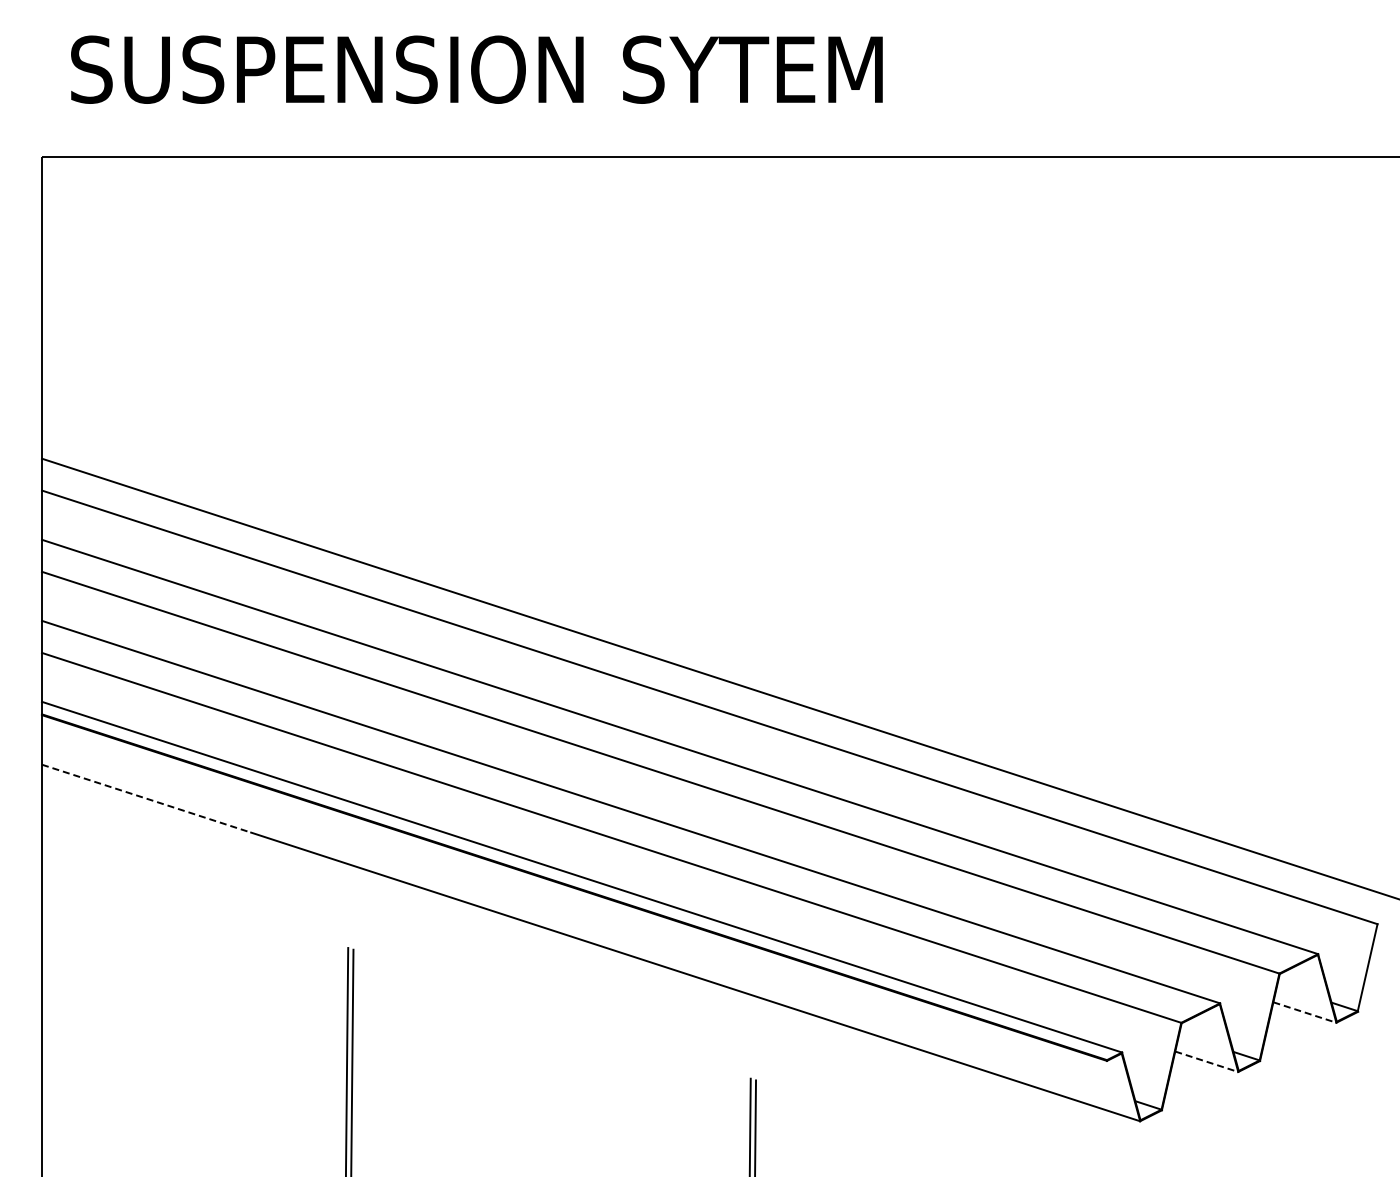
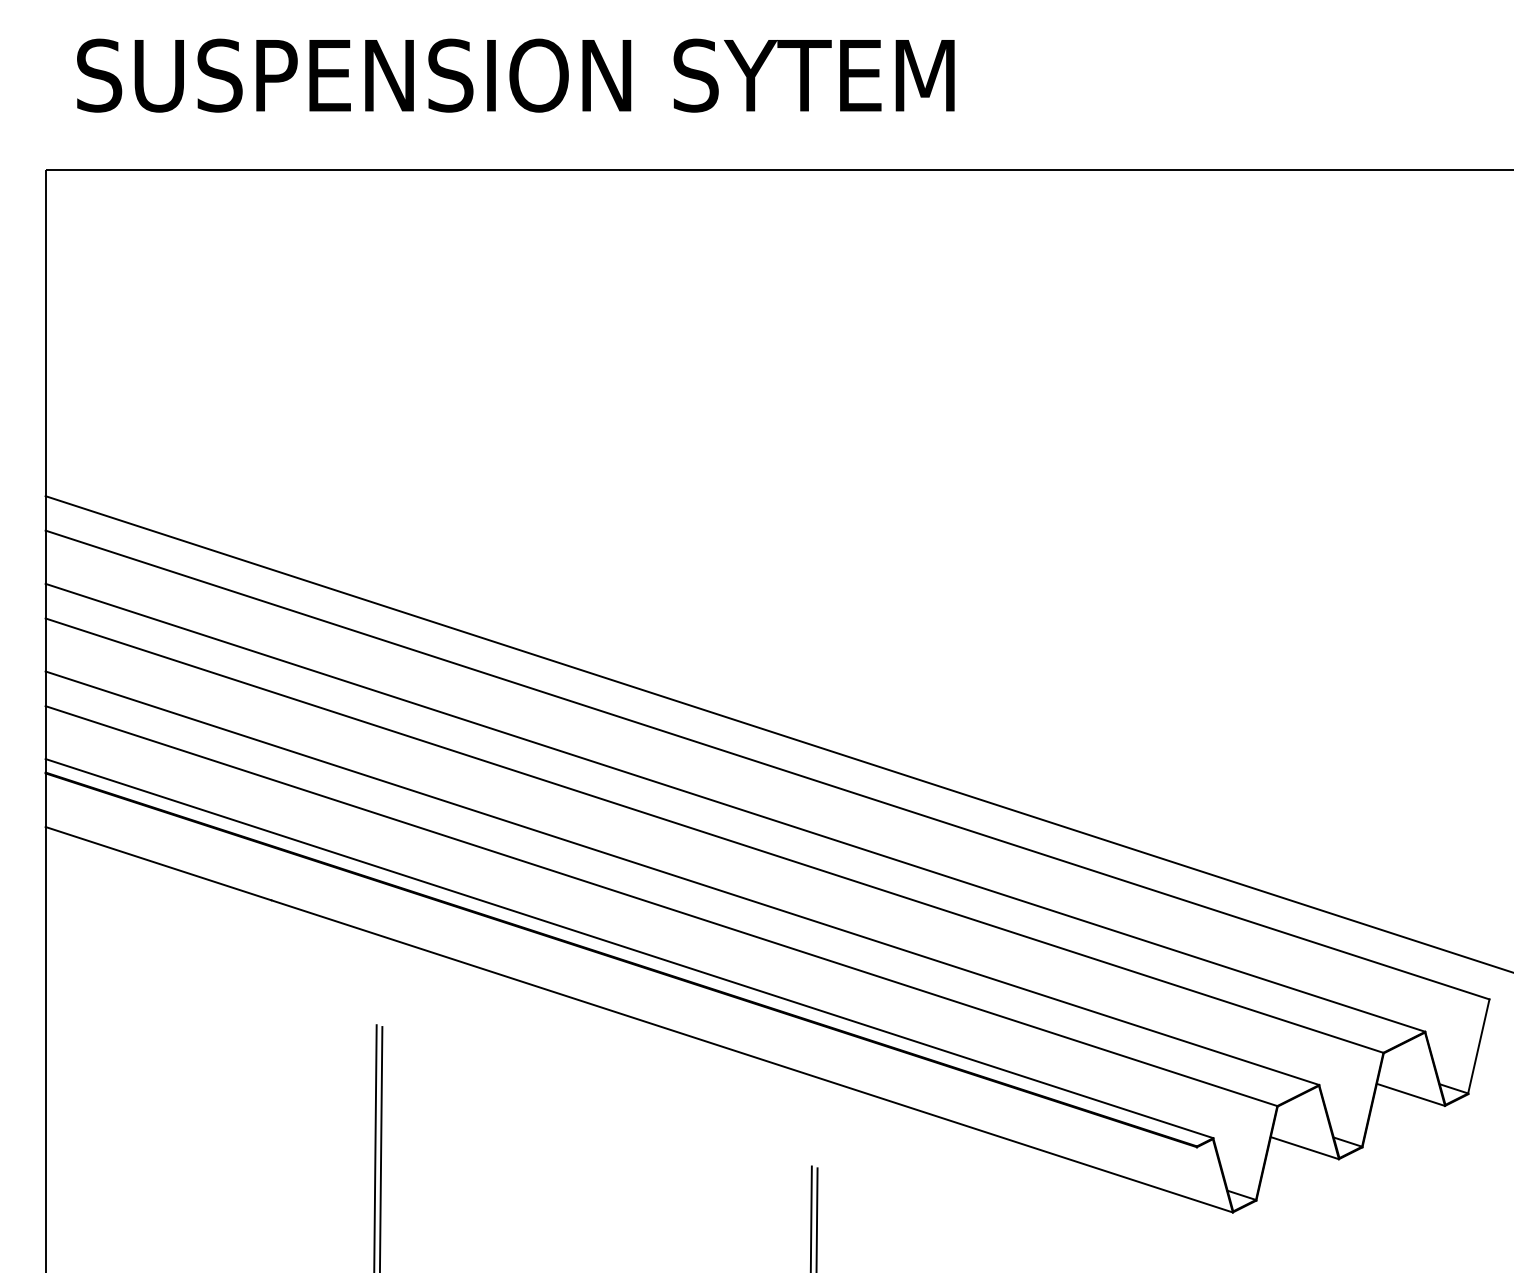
line: (146, 798) -> (158, 863), dashed -> solid
line: (1305, 1012) -> (1411, 1094), dashed -> solid
line: (1207, 1061) -> (1305, 1147), dashed -> solid

